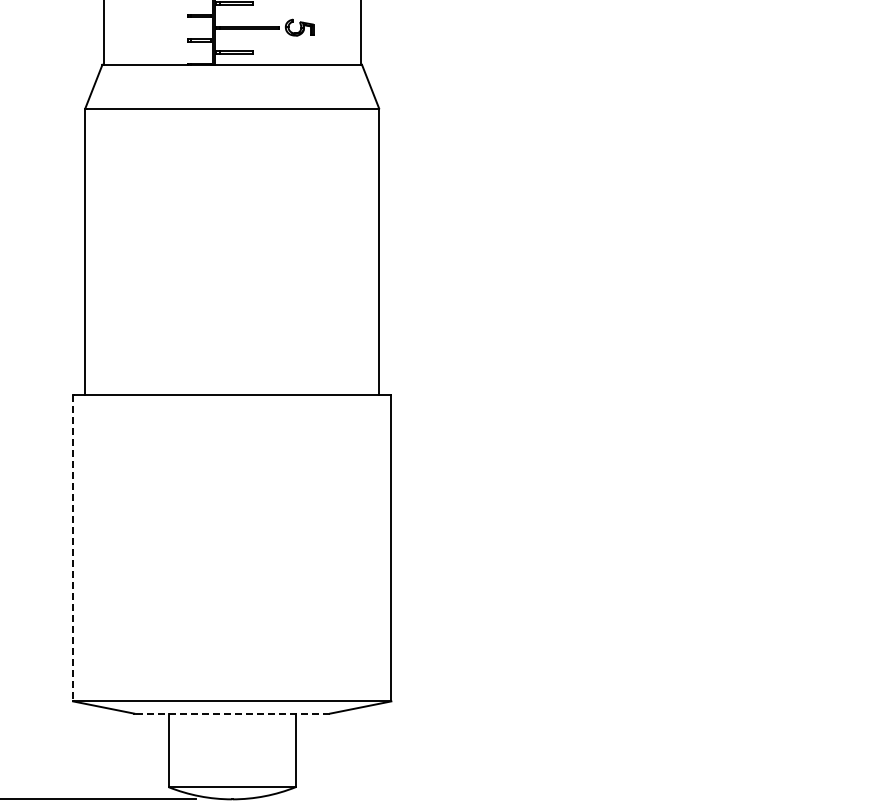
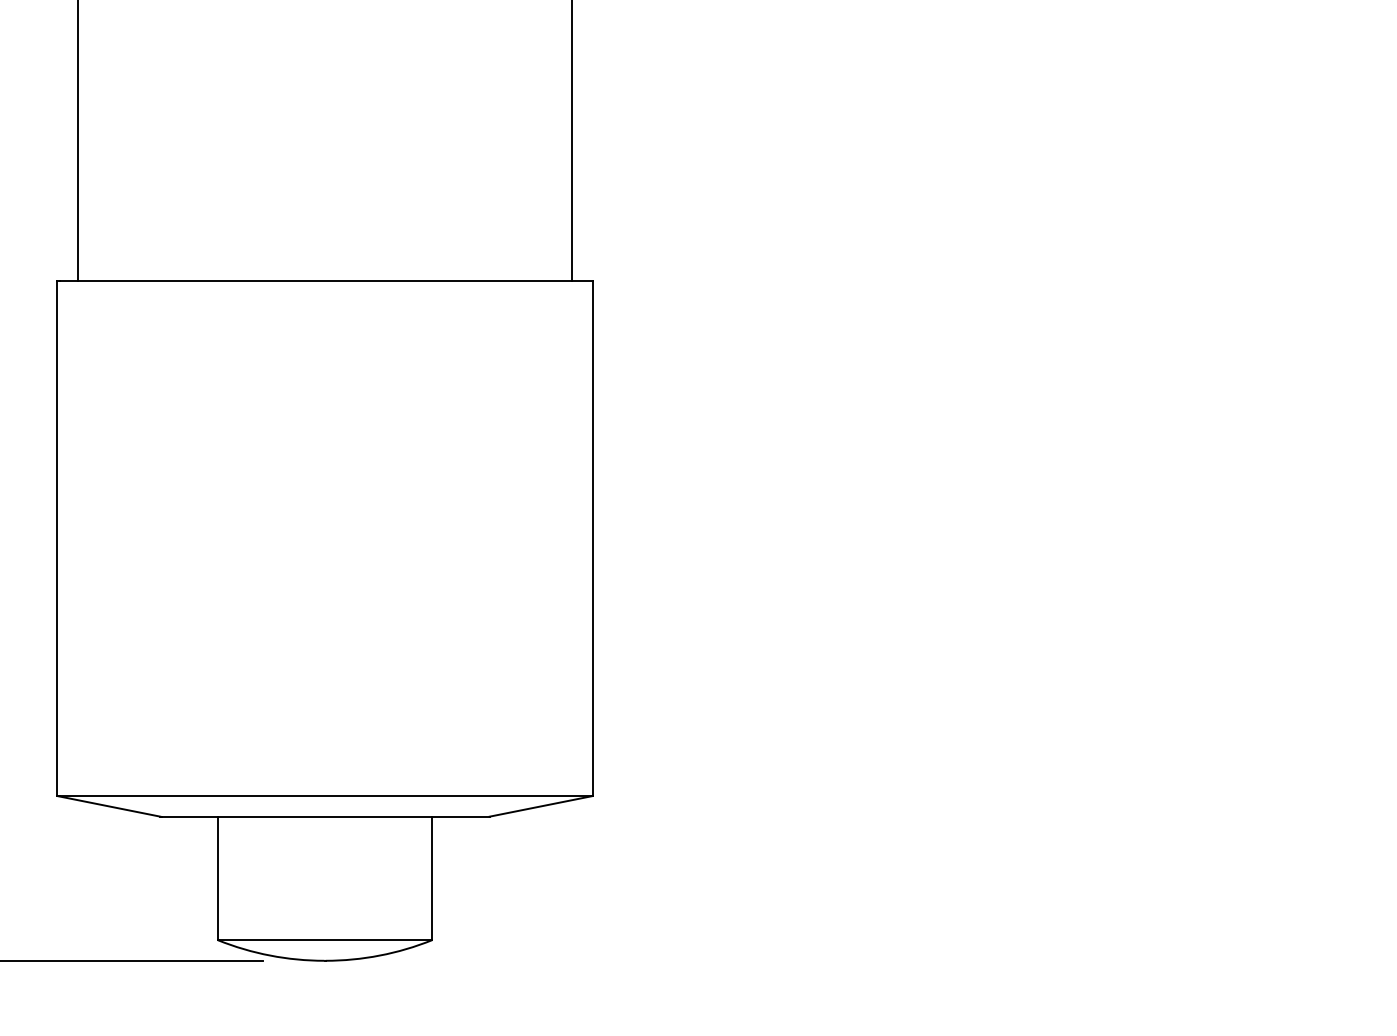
line: (73, 548) -> (58, 539), dashed -> solid
line: (232, 713) -> (325, 816), dashed -> solid

